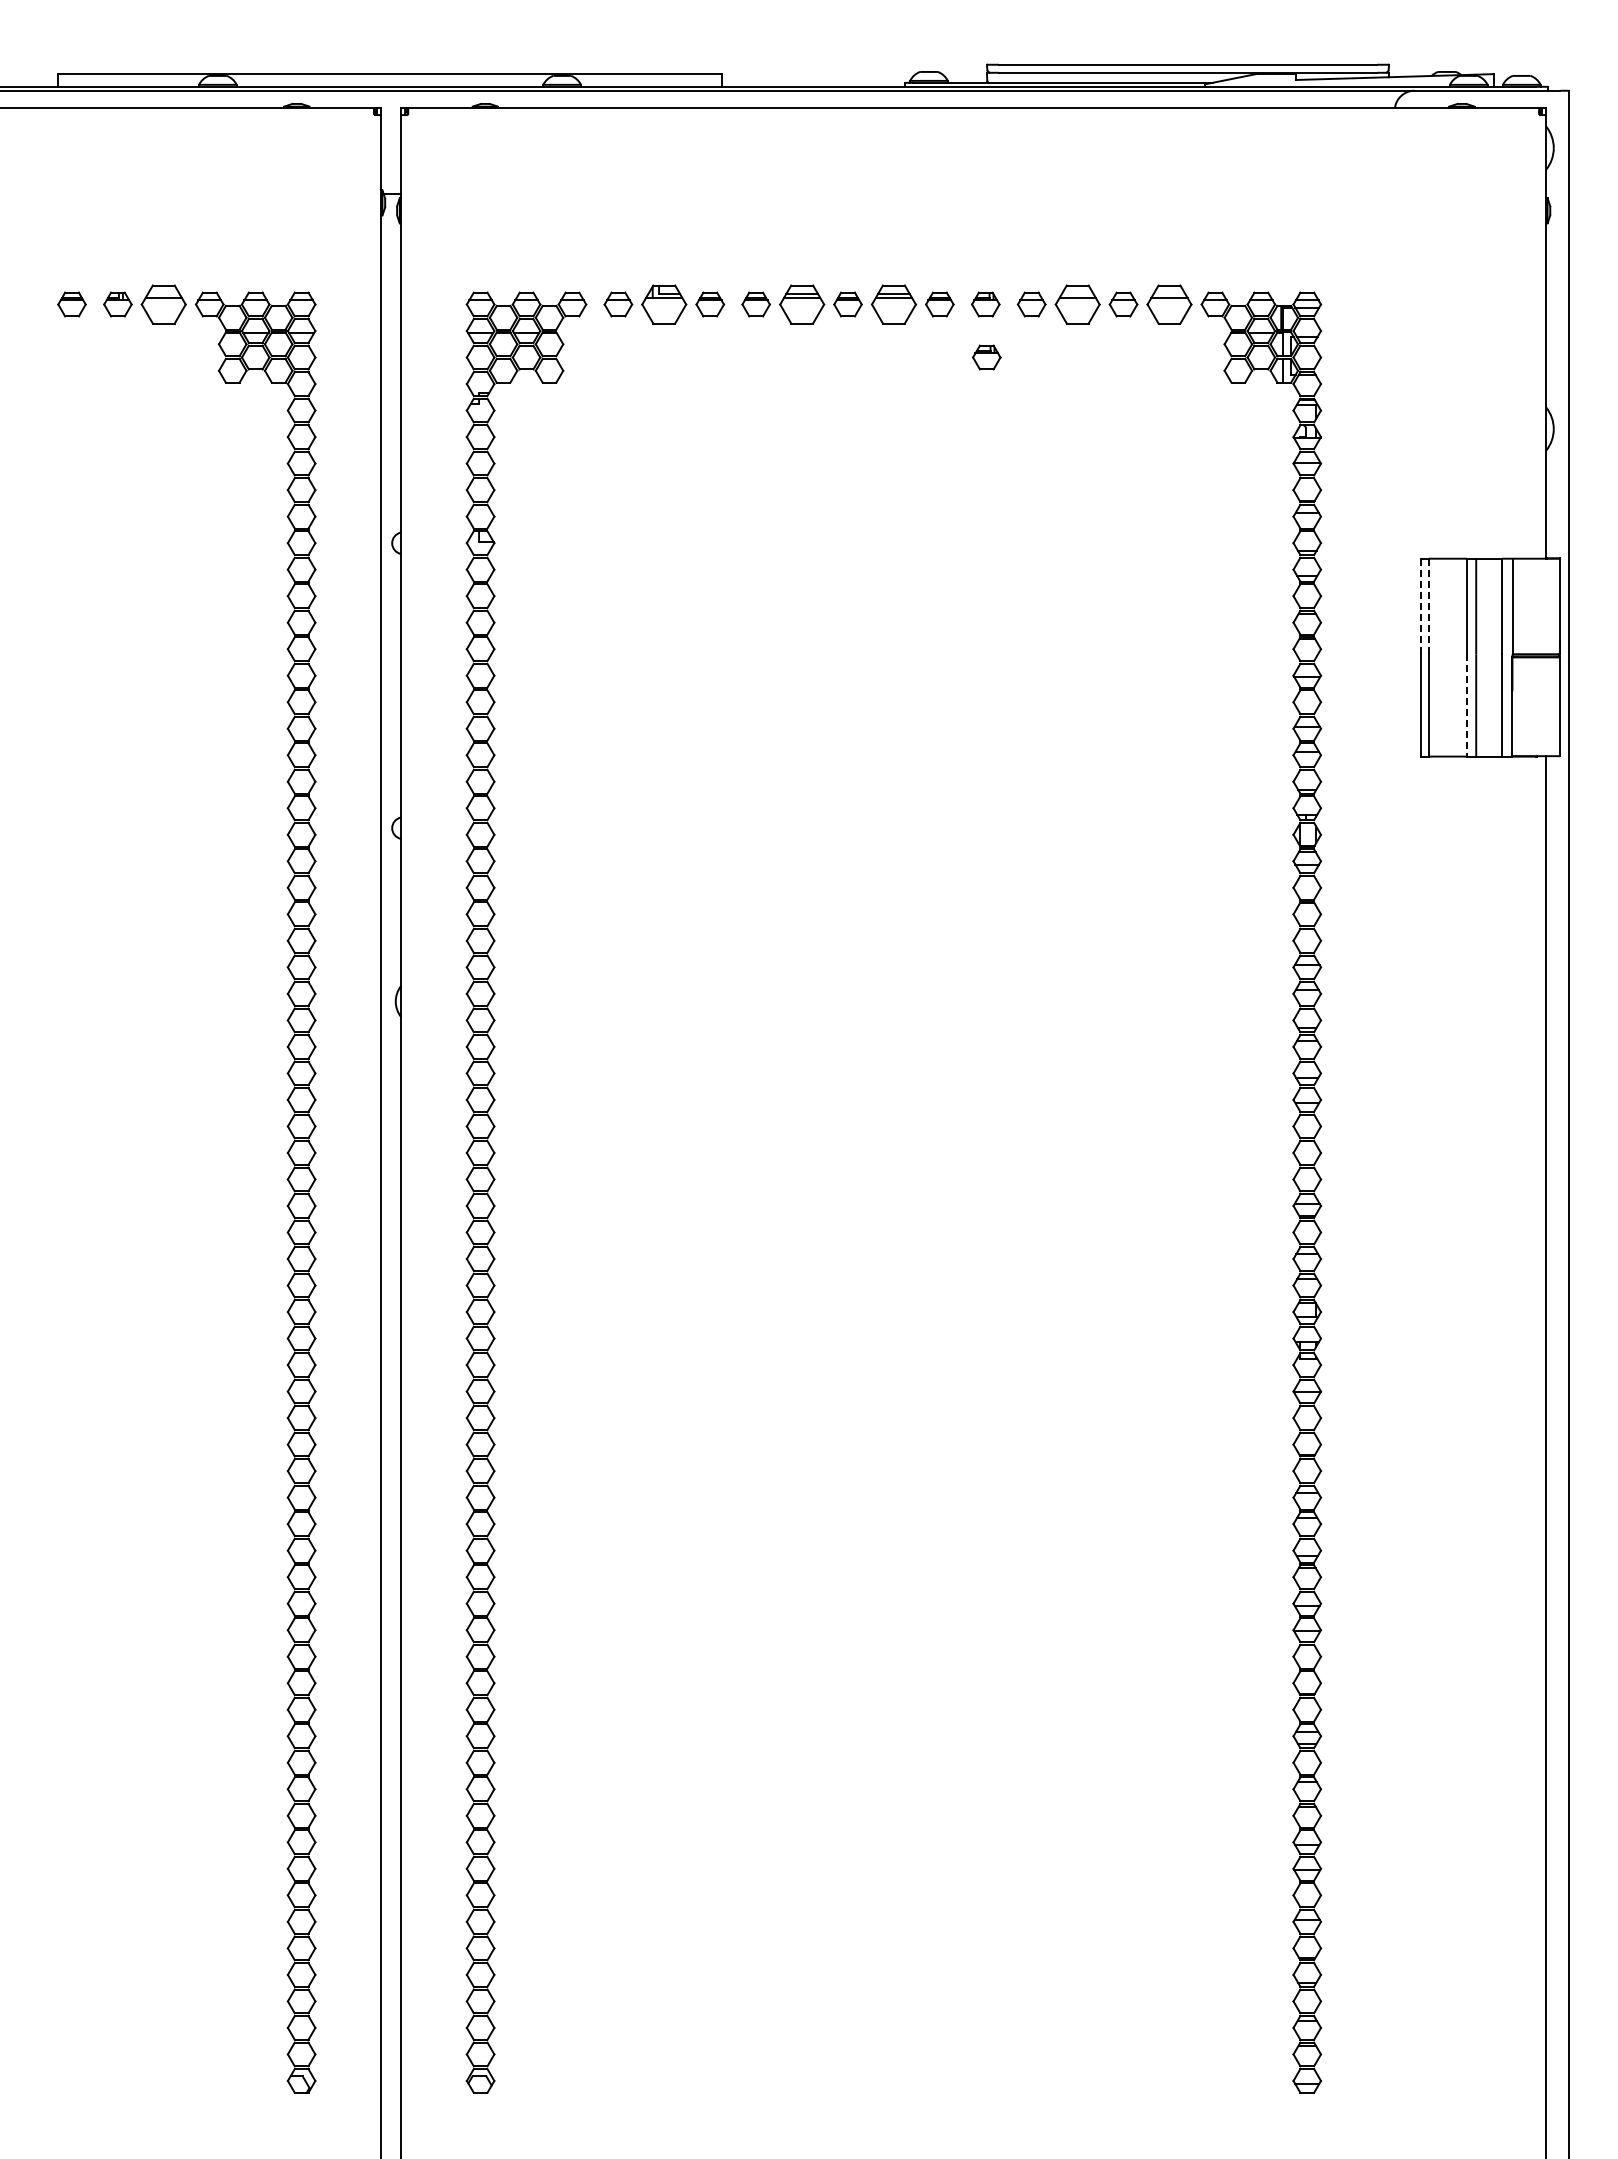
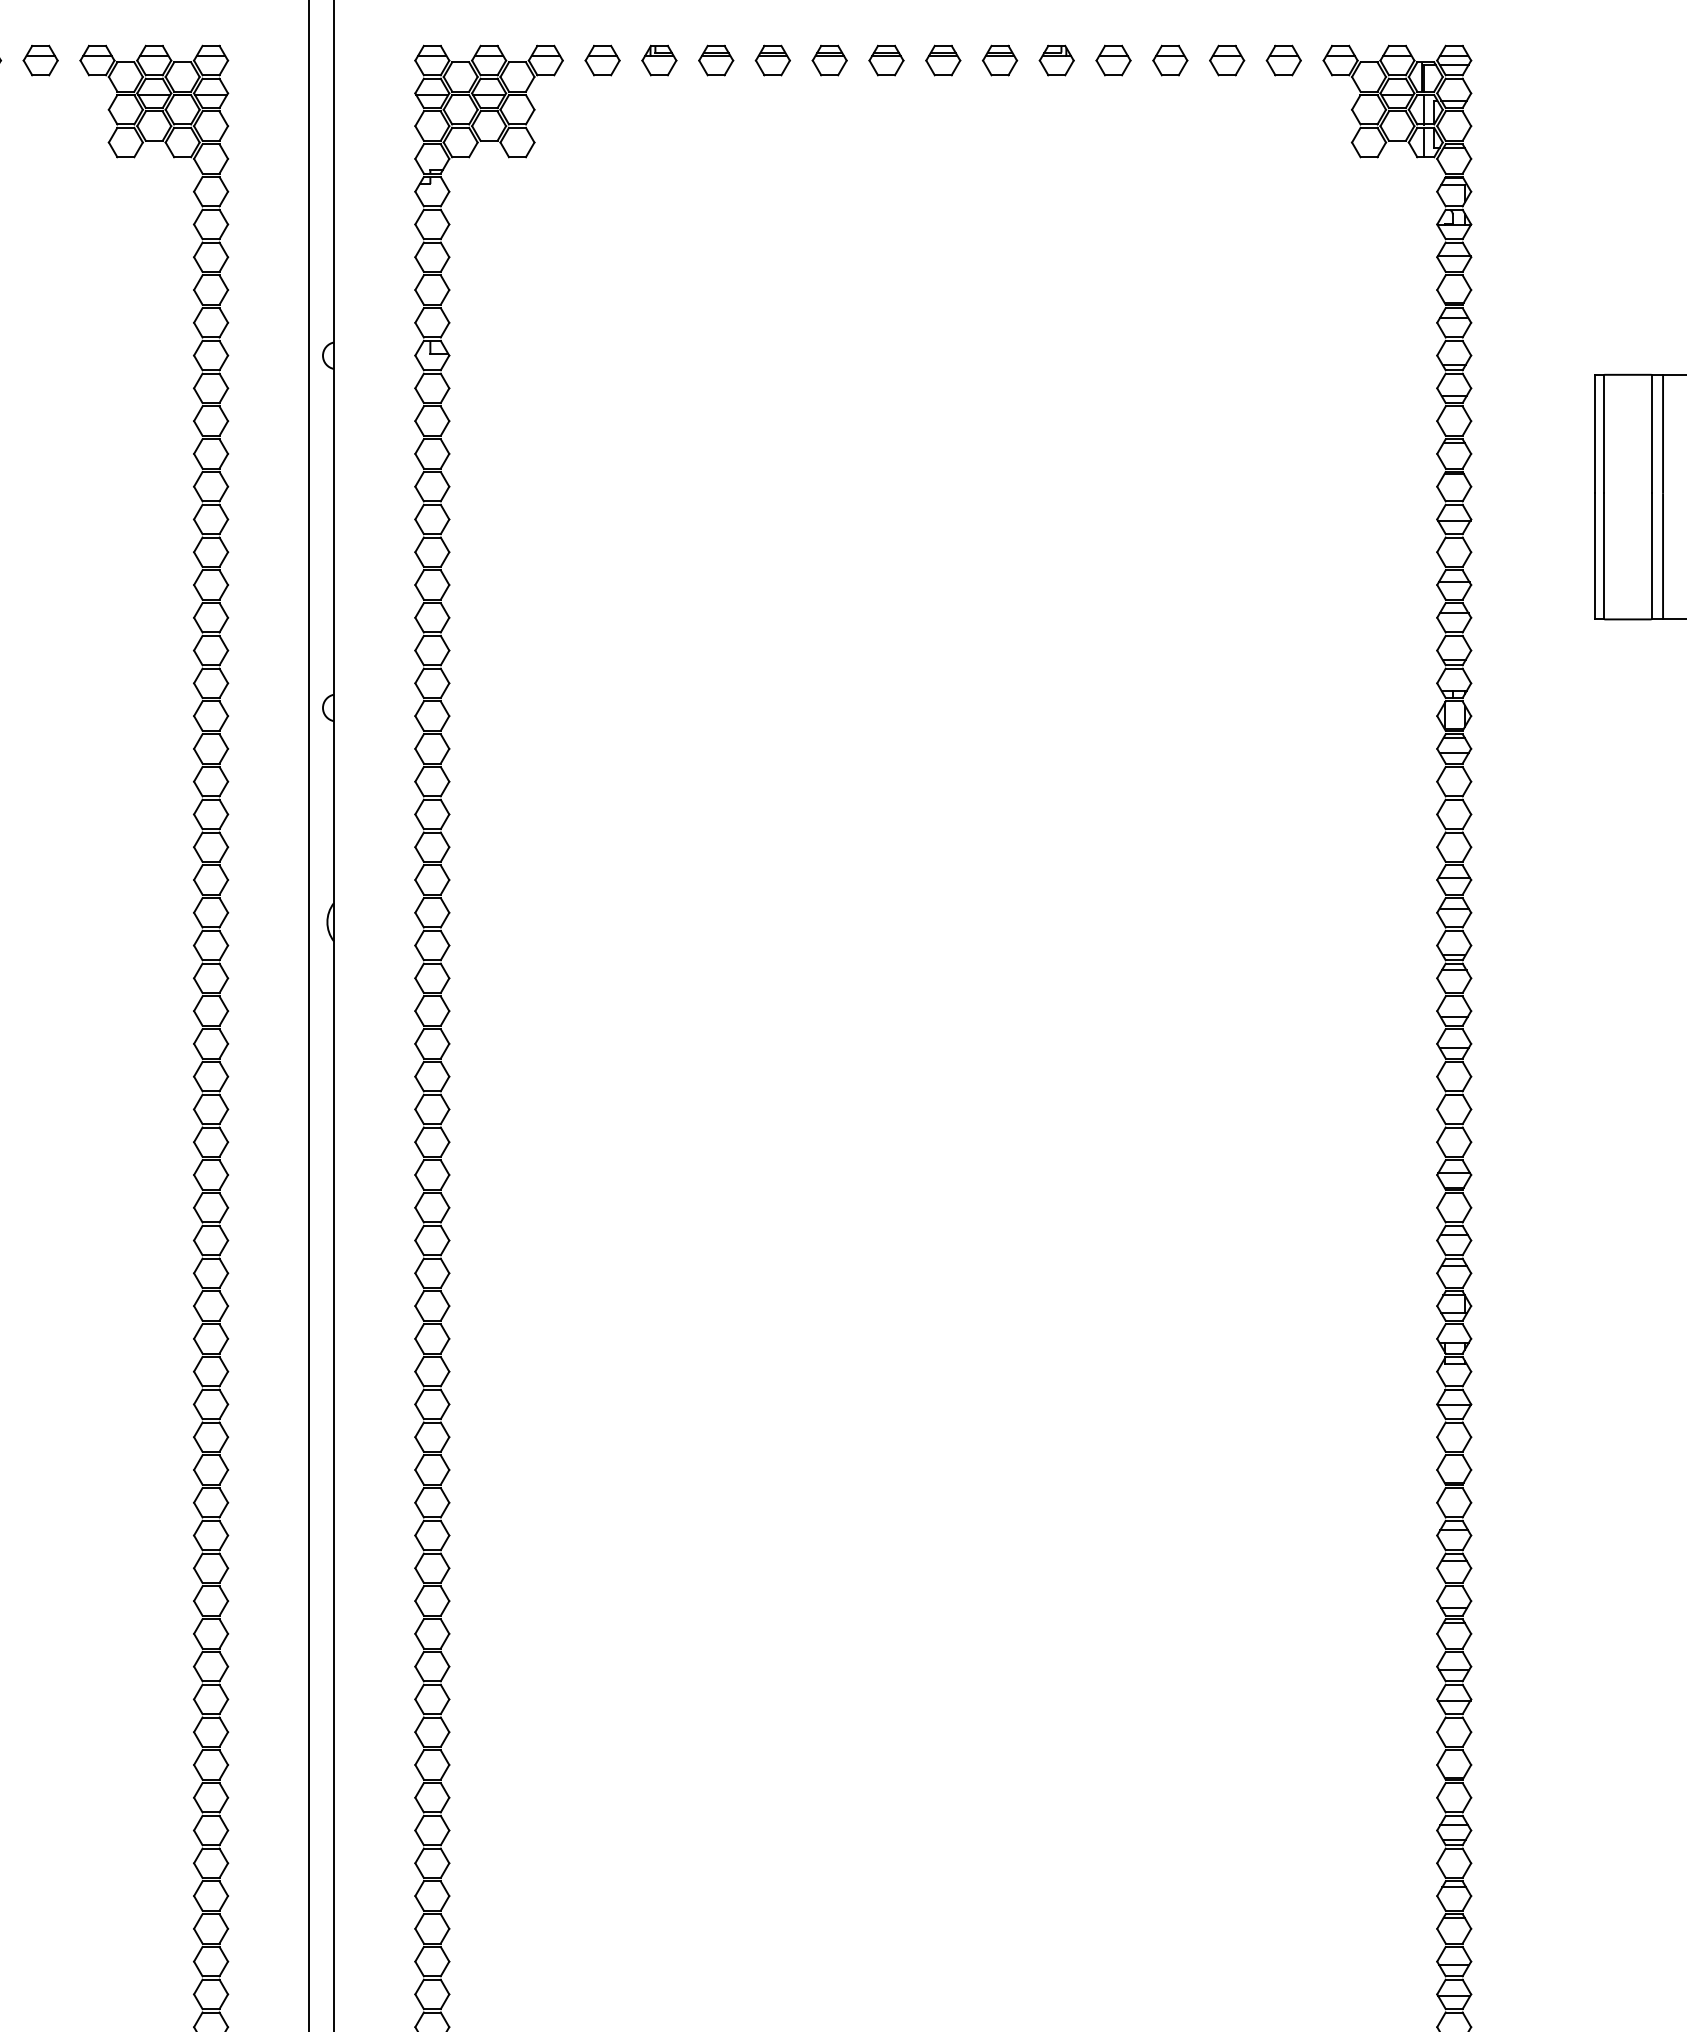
part: (163, 304) -> (40, 60), size x0.62
part: (664, 304) -> (659, 60), size x0.62
part: (801, 304) -> (828, 60), size x0.62
part: (893, 304) -> (942, 60), size x0.62
part: (1077, 304) -> (1170, 60), size x0.62
part: (1169, 304) -> (1283, 60), size x0.62
part: (986, 357) -> (1057, 126), removed
line: (1420, 606) -> (1594, 433), dashed -> solid
line: (1428, 606) -> (1604, 433), dashed -> solid
line: (1466, 706) -> (1651, 557), dashed -> solid

